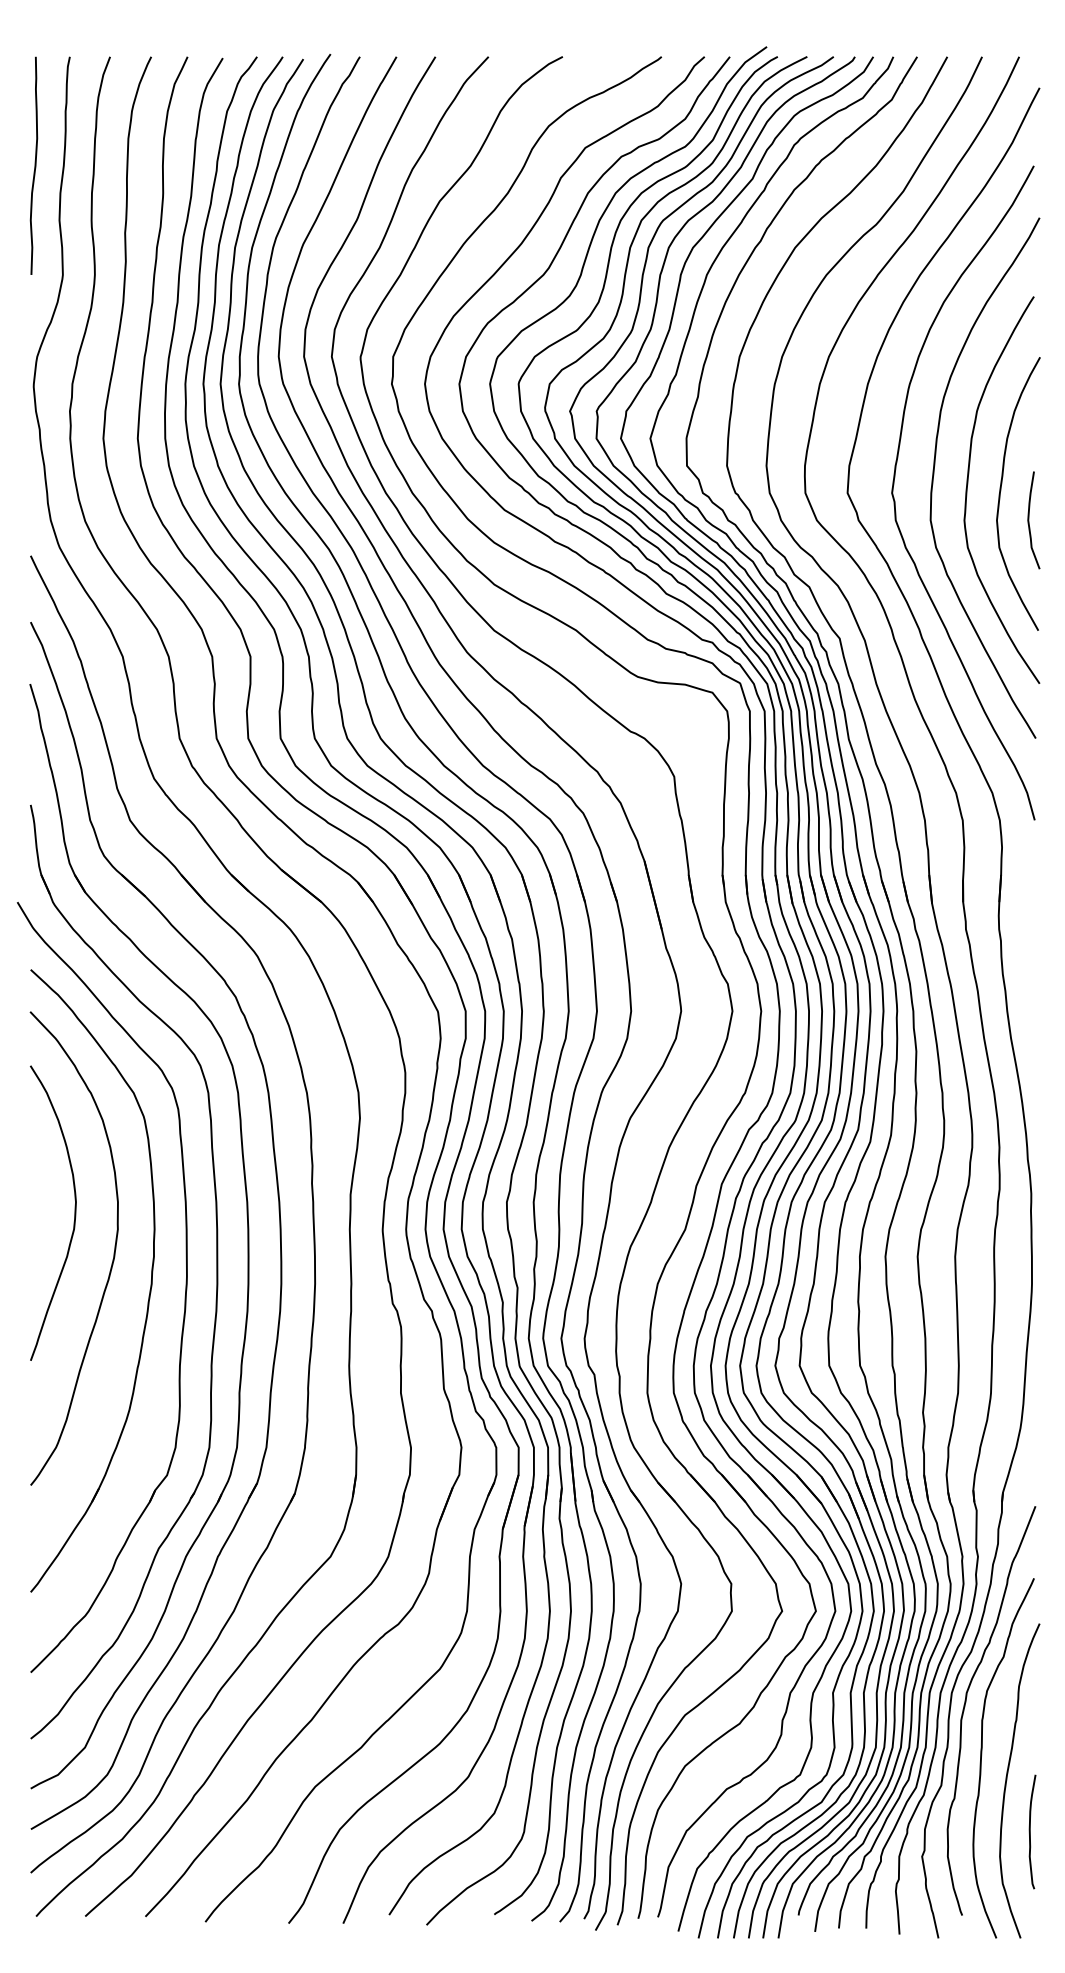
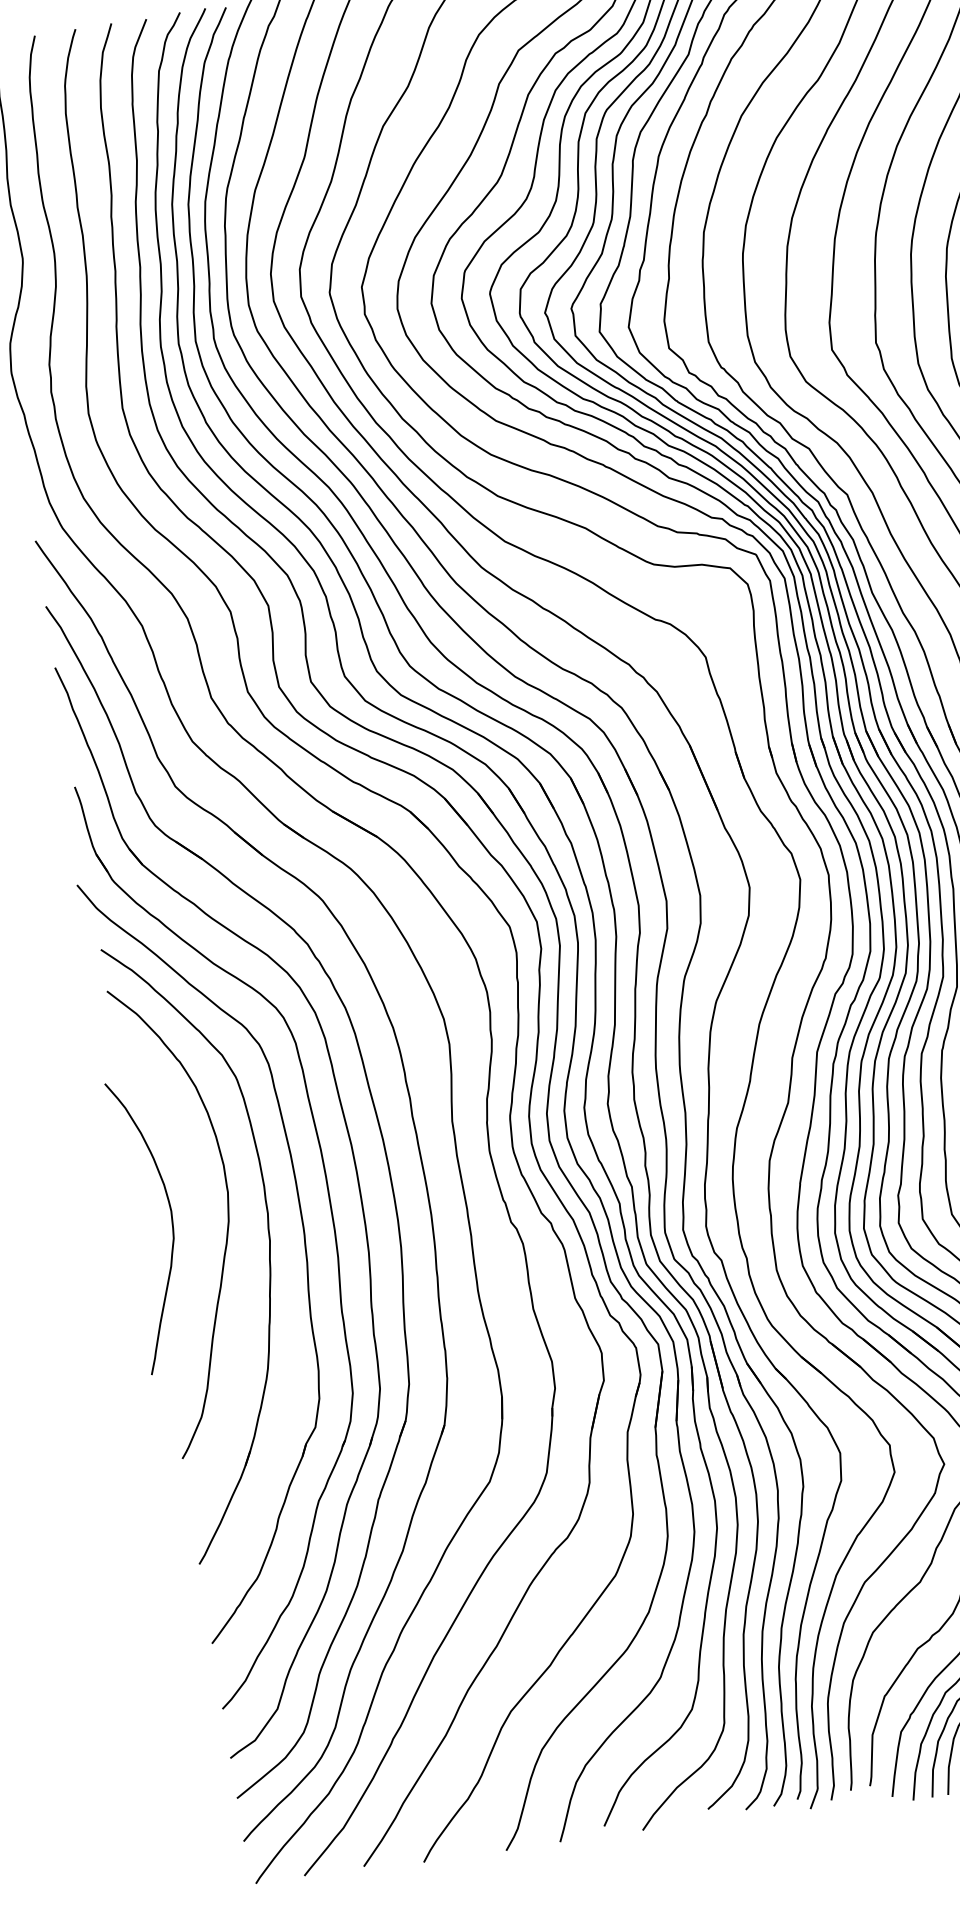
curve: (74, 1212) -> (171, 1221), moved

